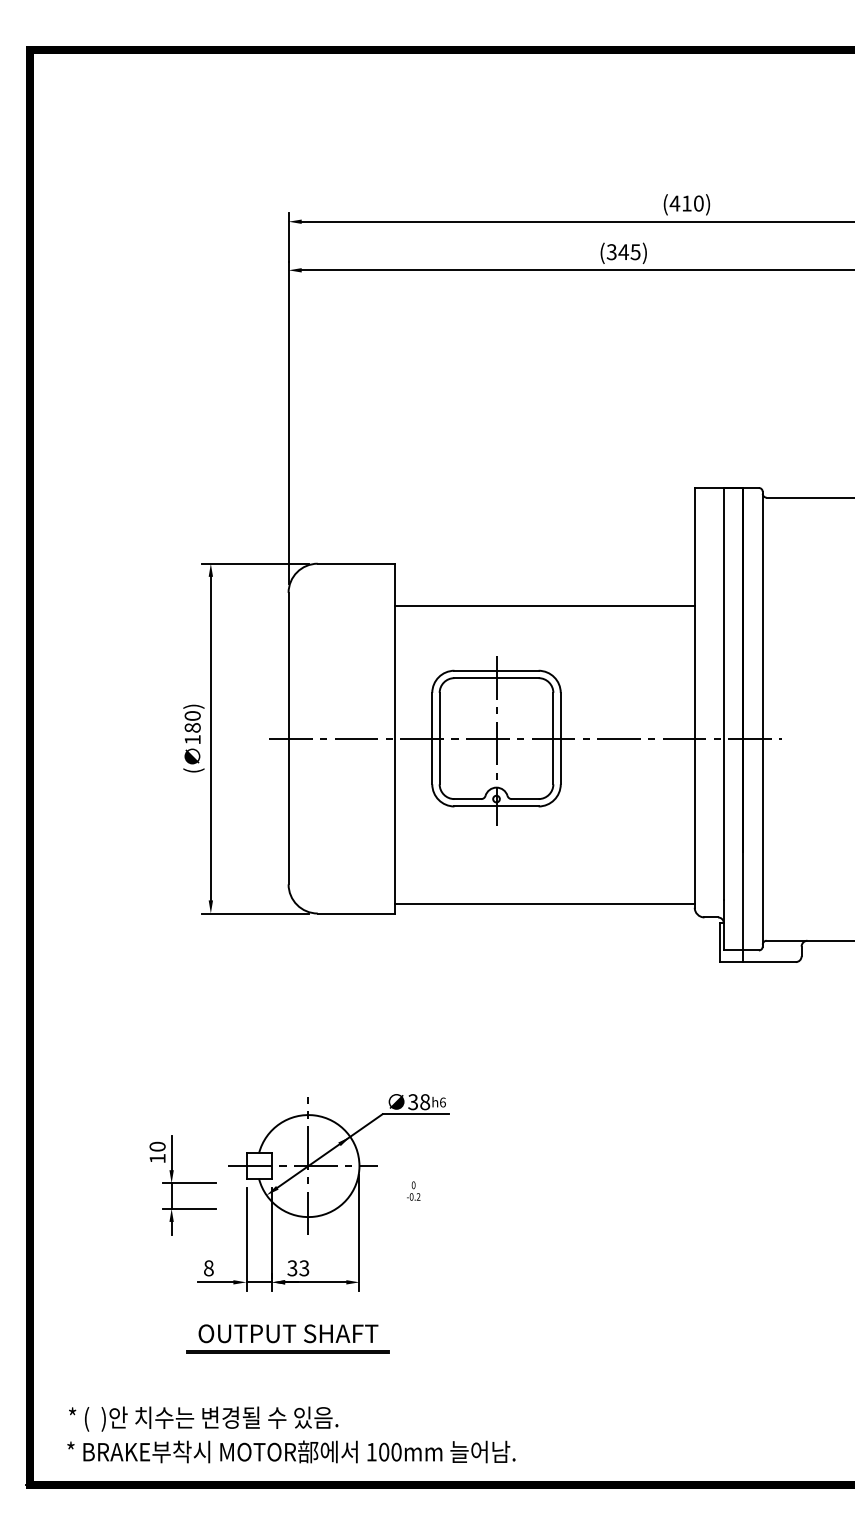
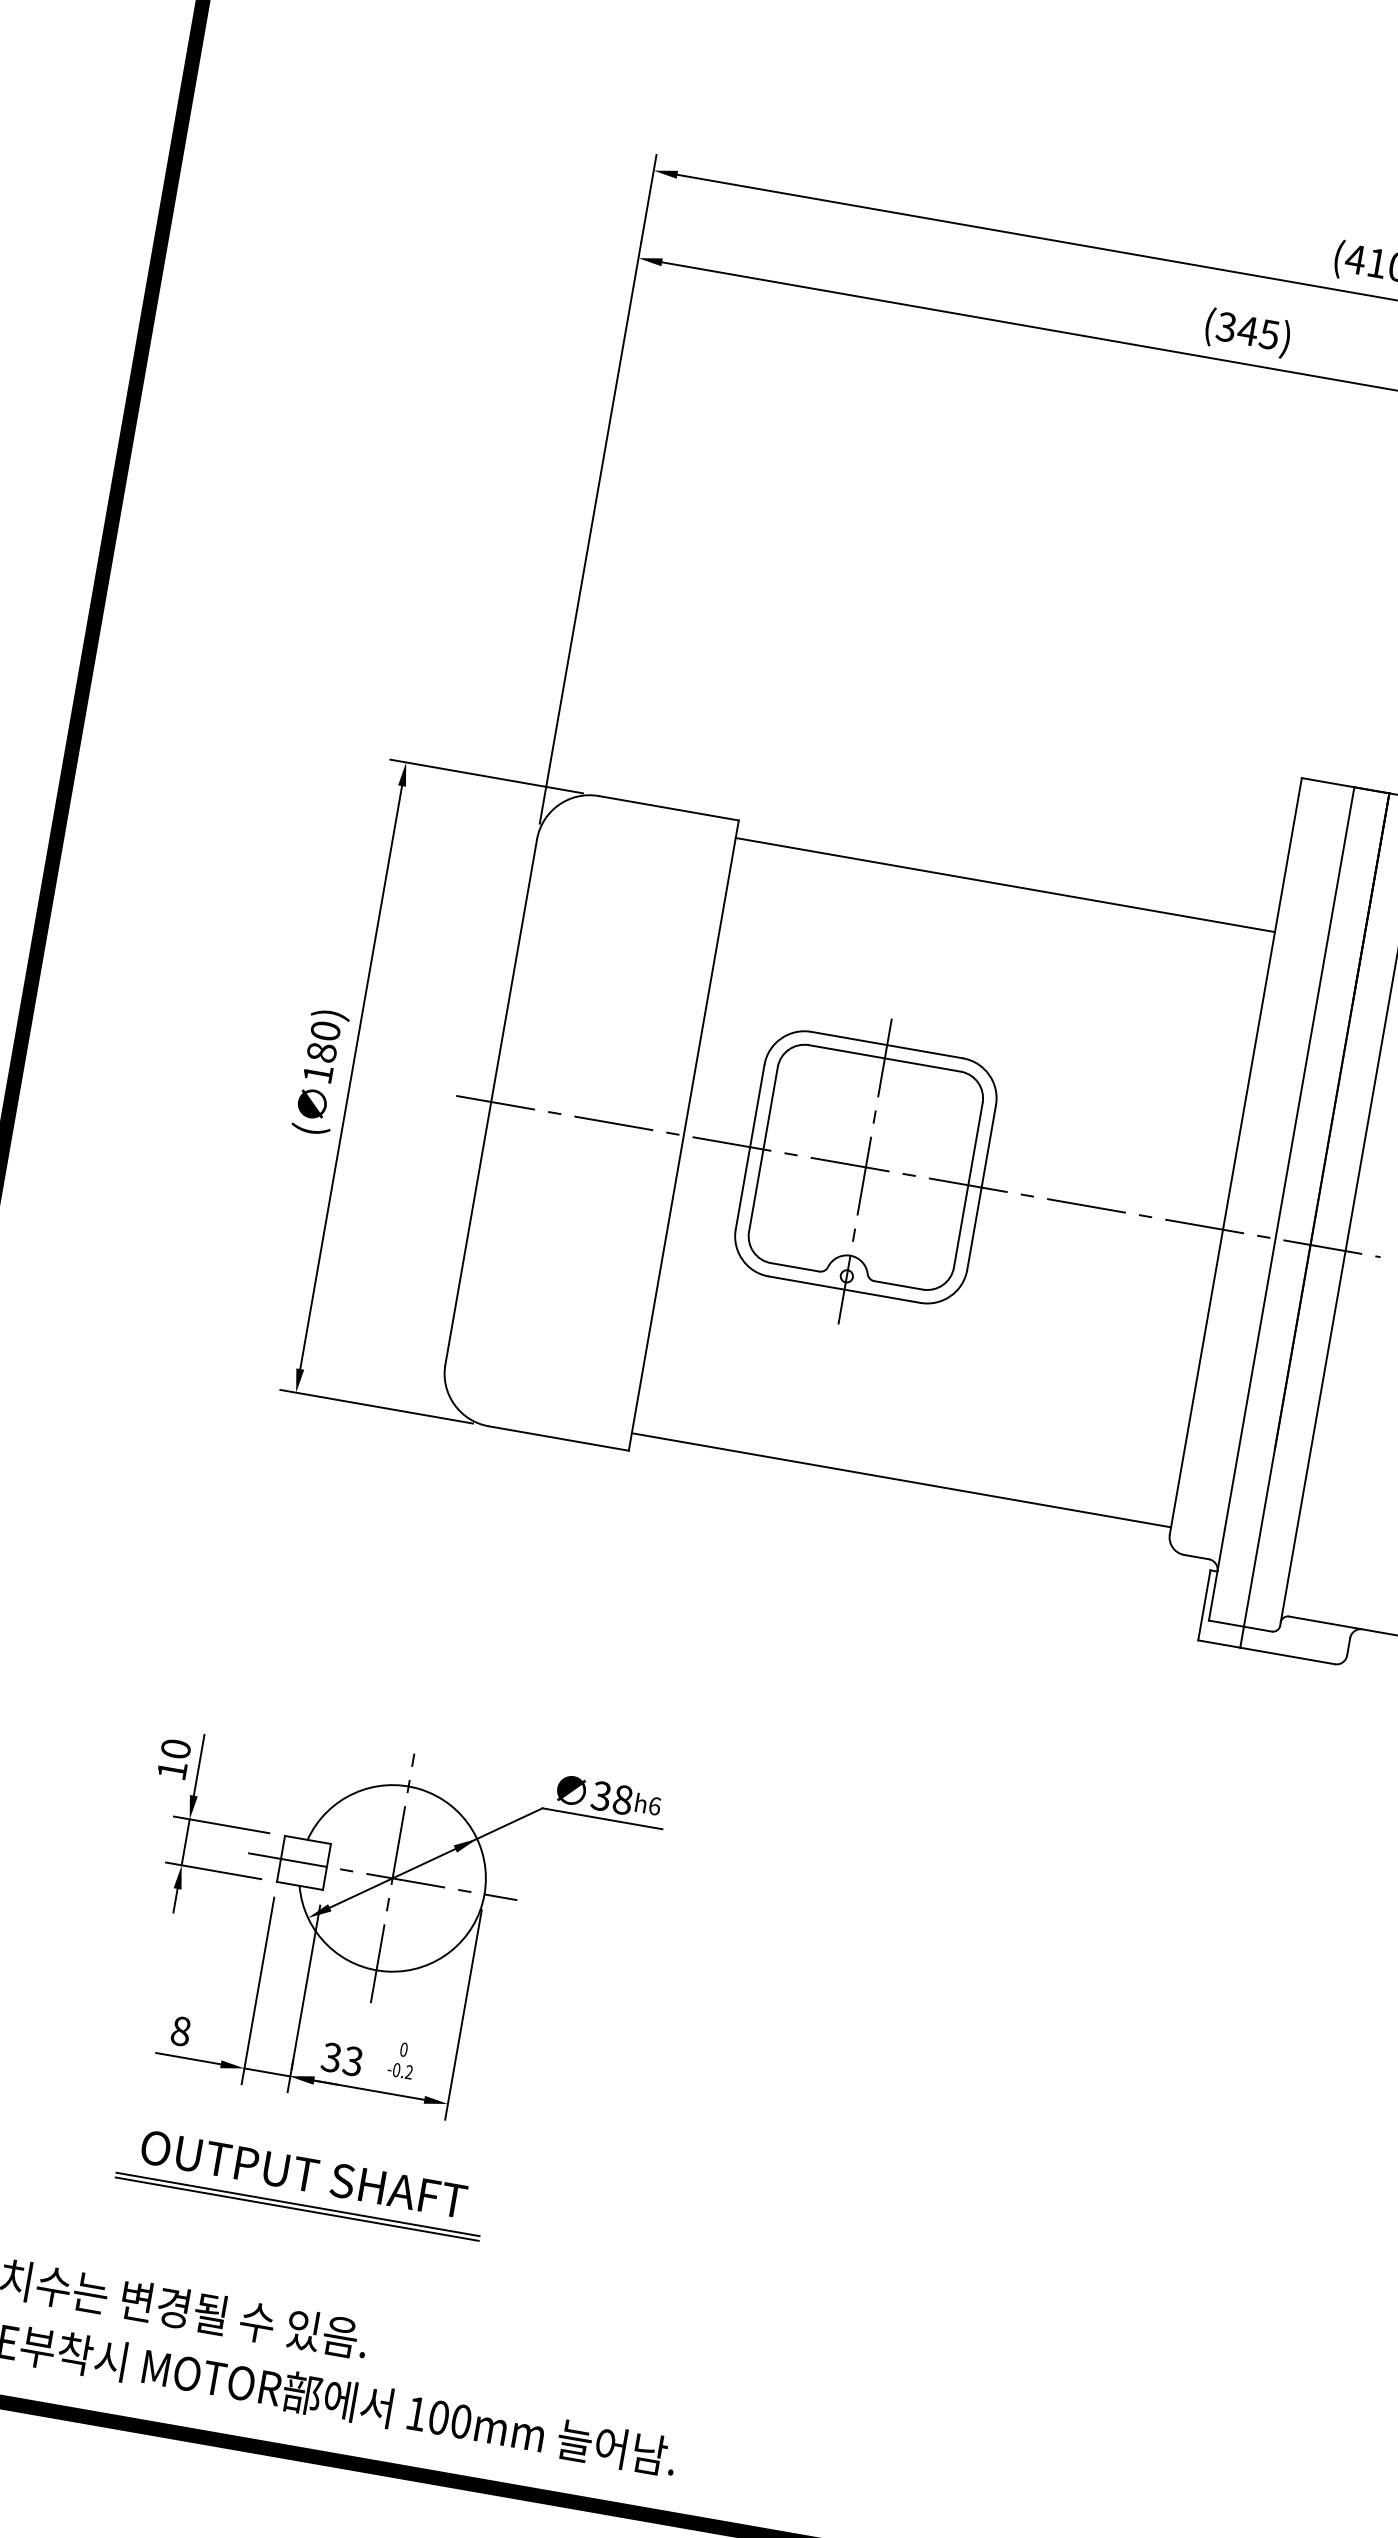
line: (544, 606) -> (1004, 884), moved
part: (182, 1185) -> (208, 1826), moved
text: (413, 1190) -> (401, 2059), moved

